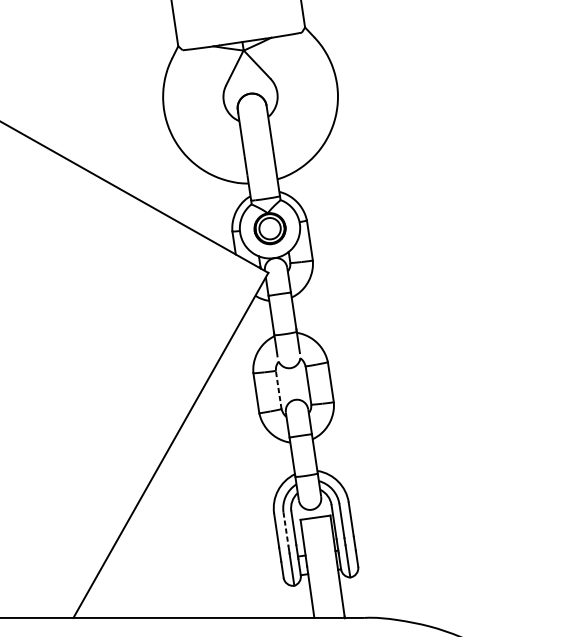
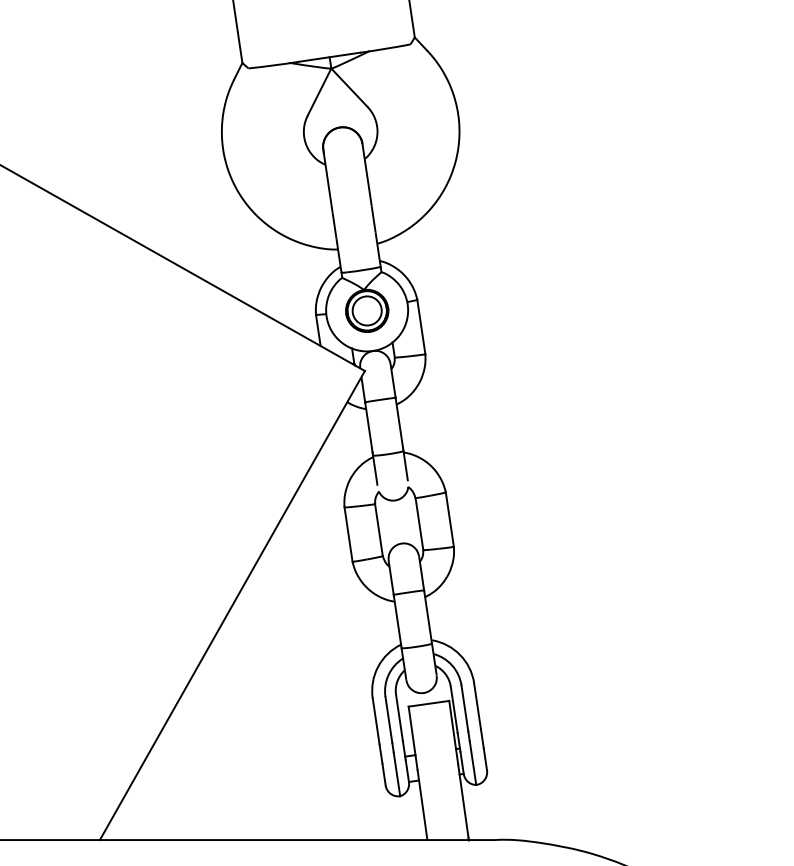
line: (278, 389) -> (378, 529), dashed -> solid
line: (285, 530) -> (388, 720), dashed -> solid

